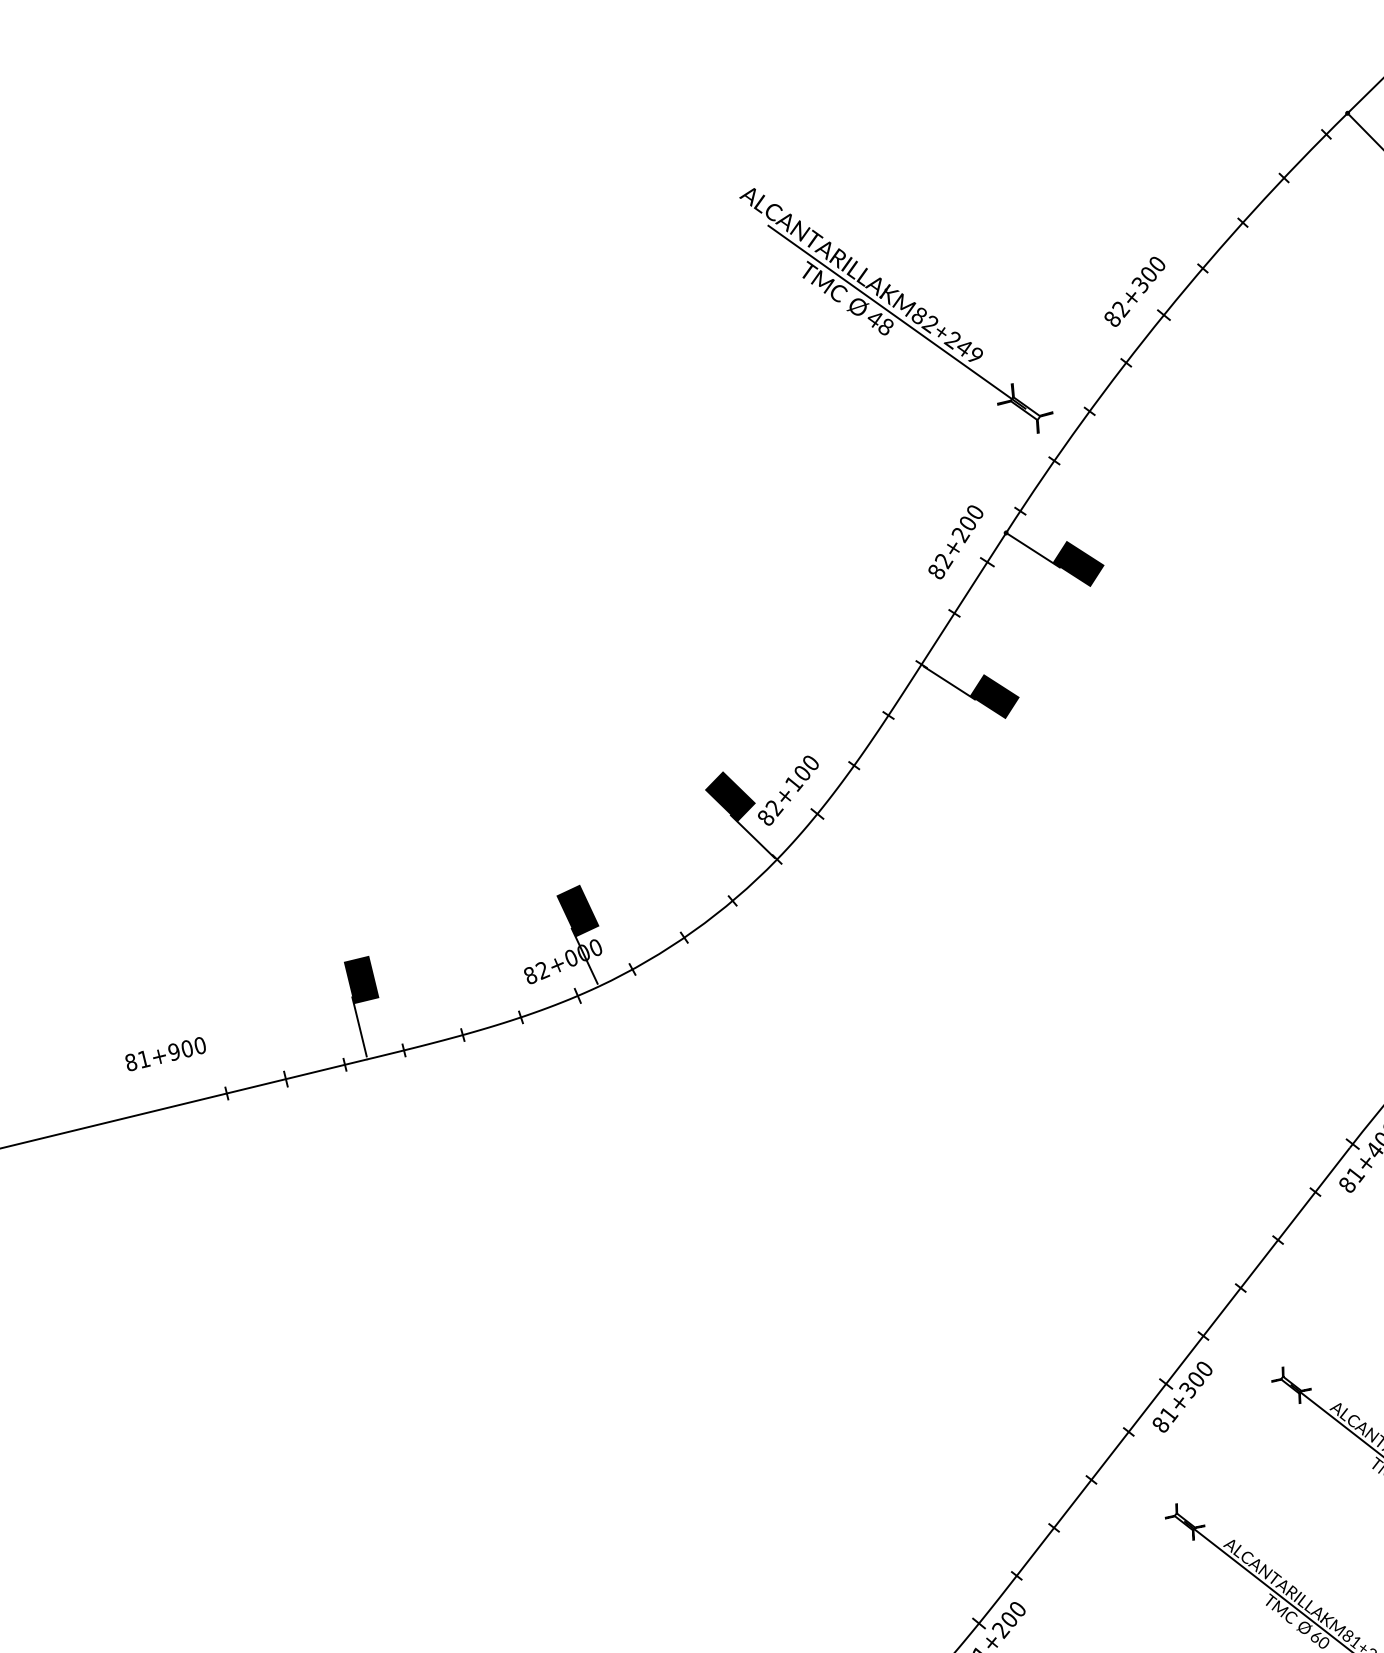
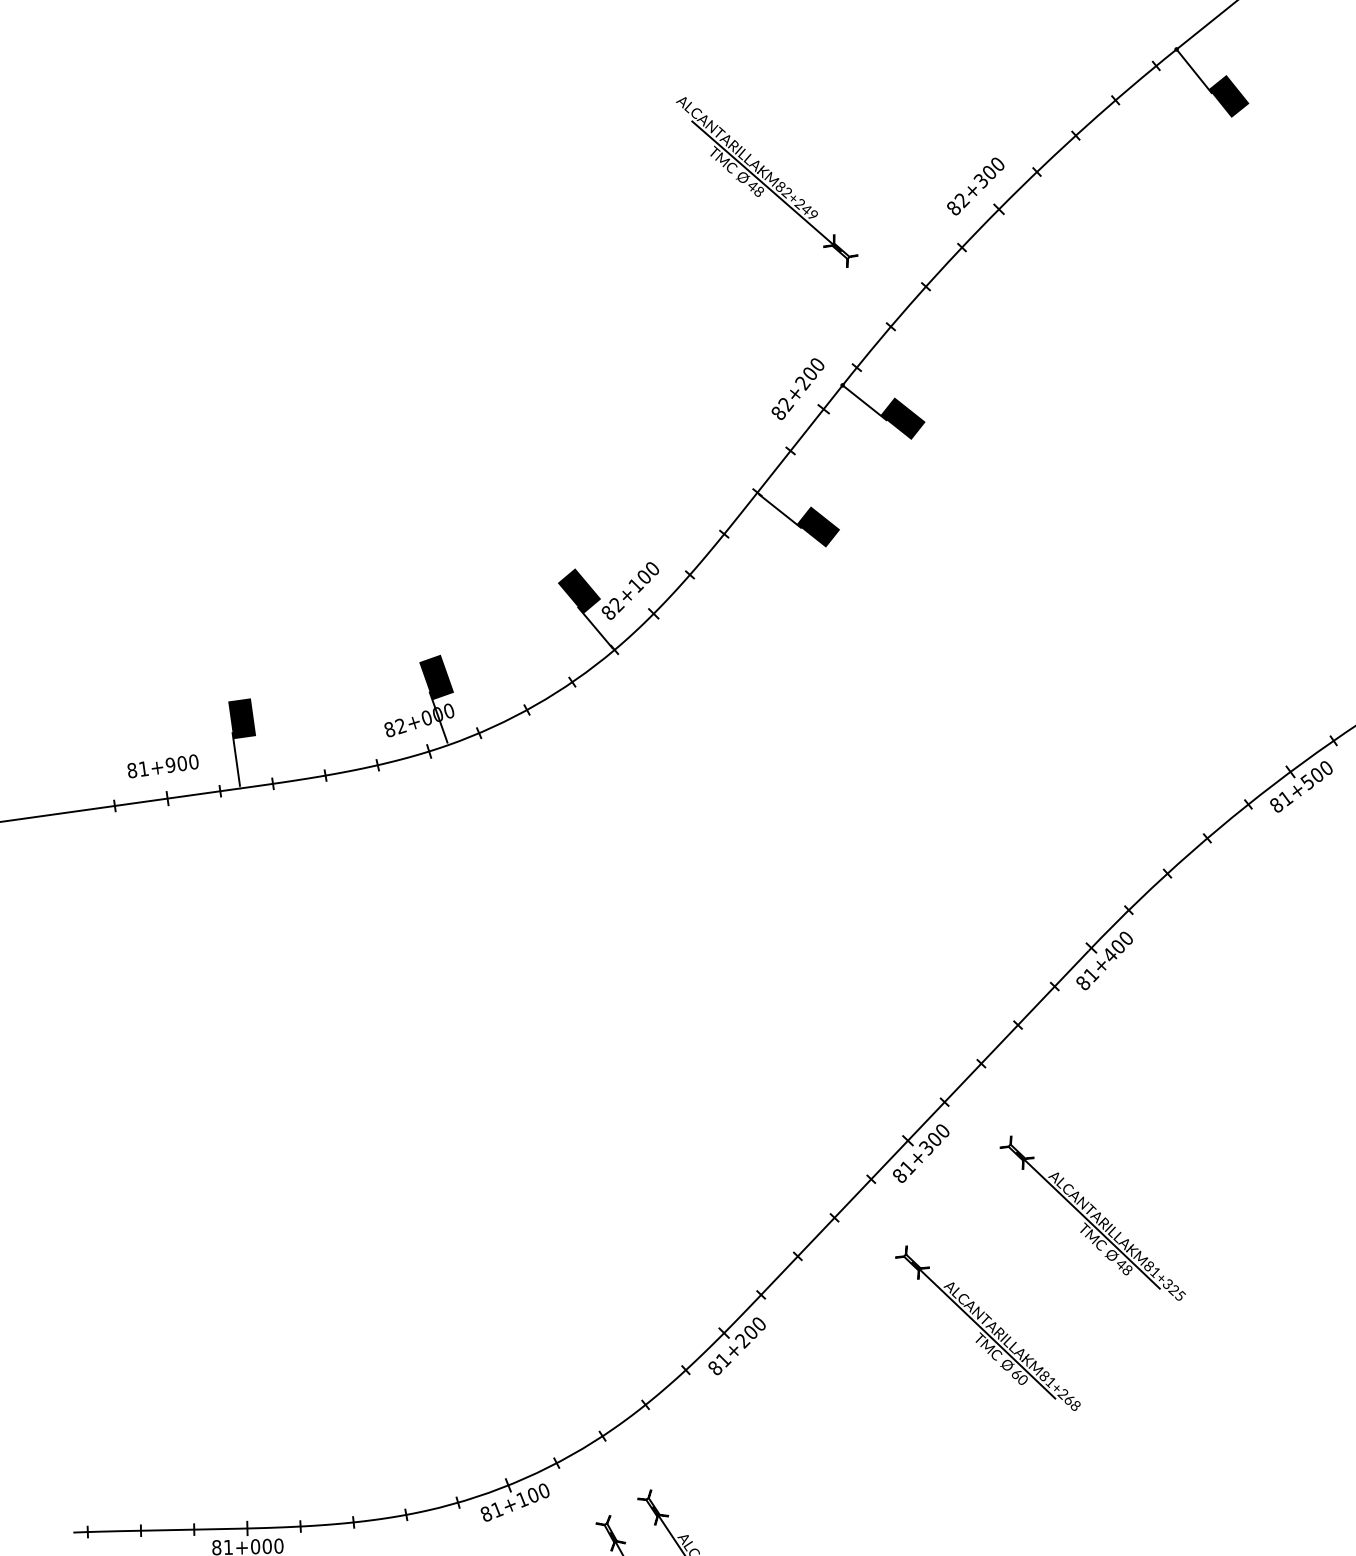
part: (897, 310) -> (767, 182), size x0.71
text: (165, 1054) -> (162, 766), moved

